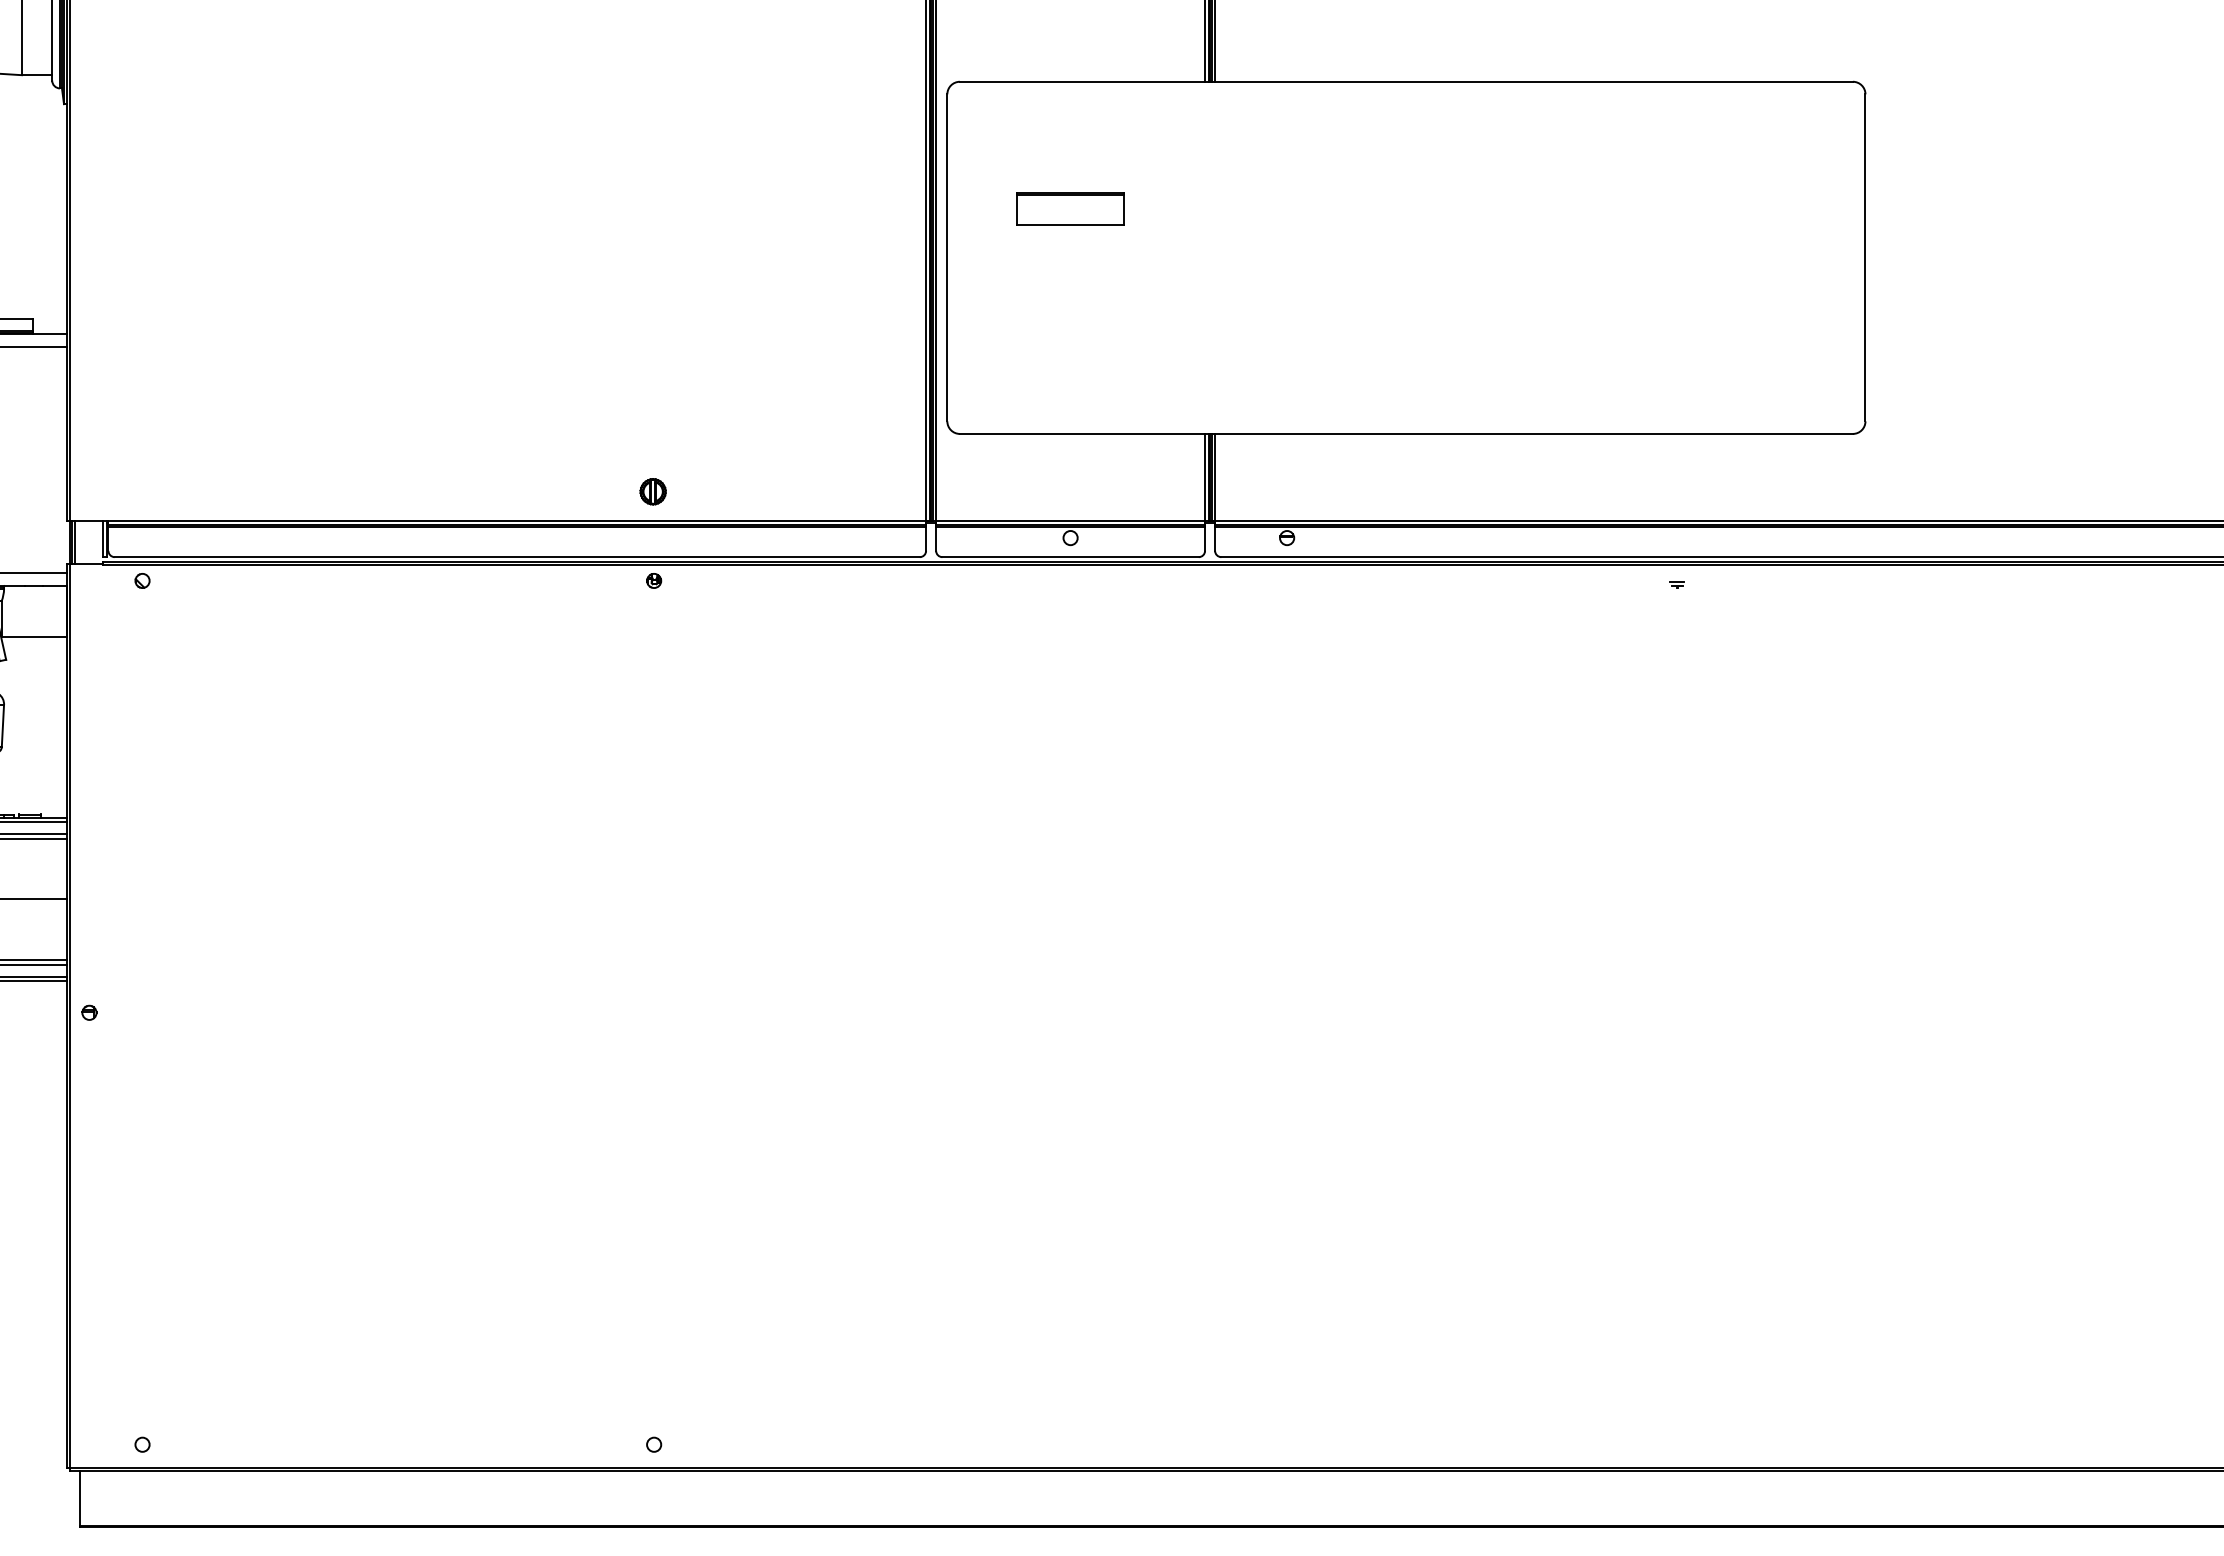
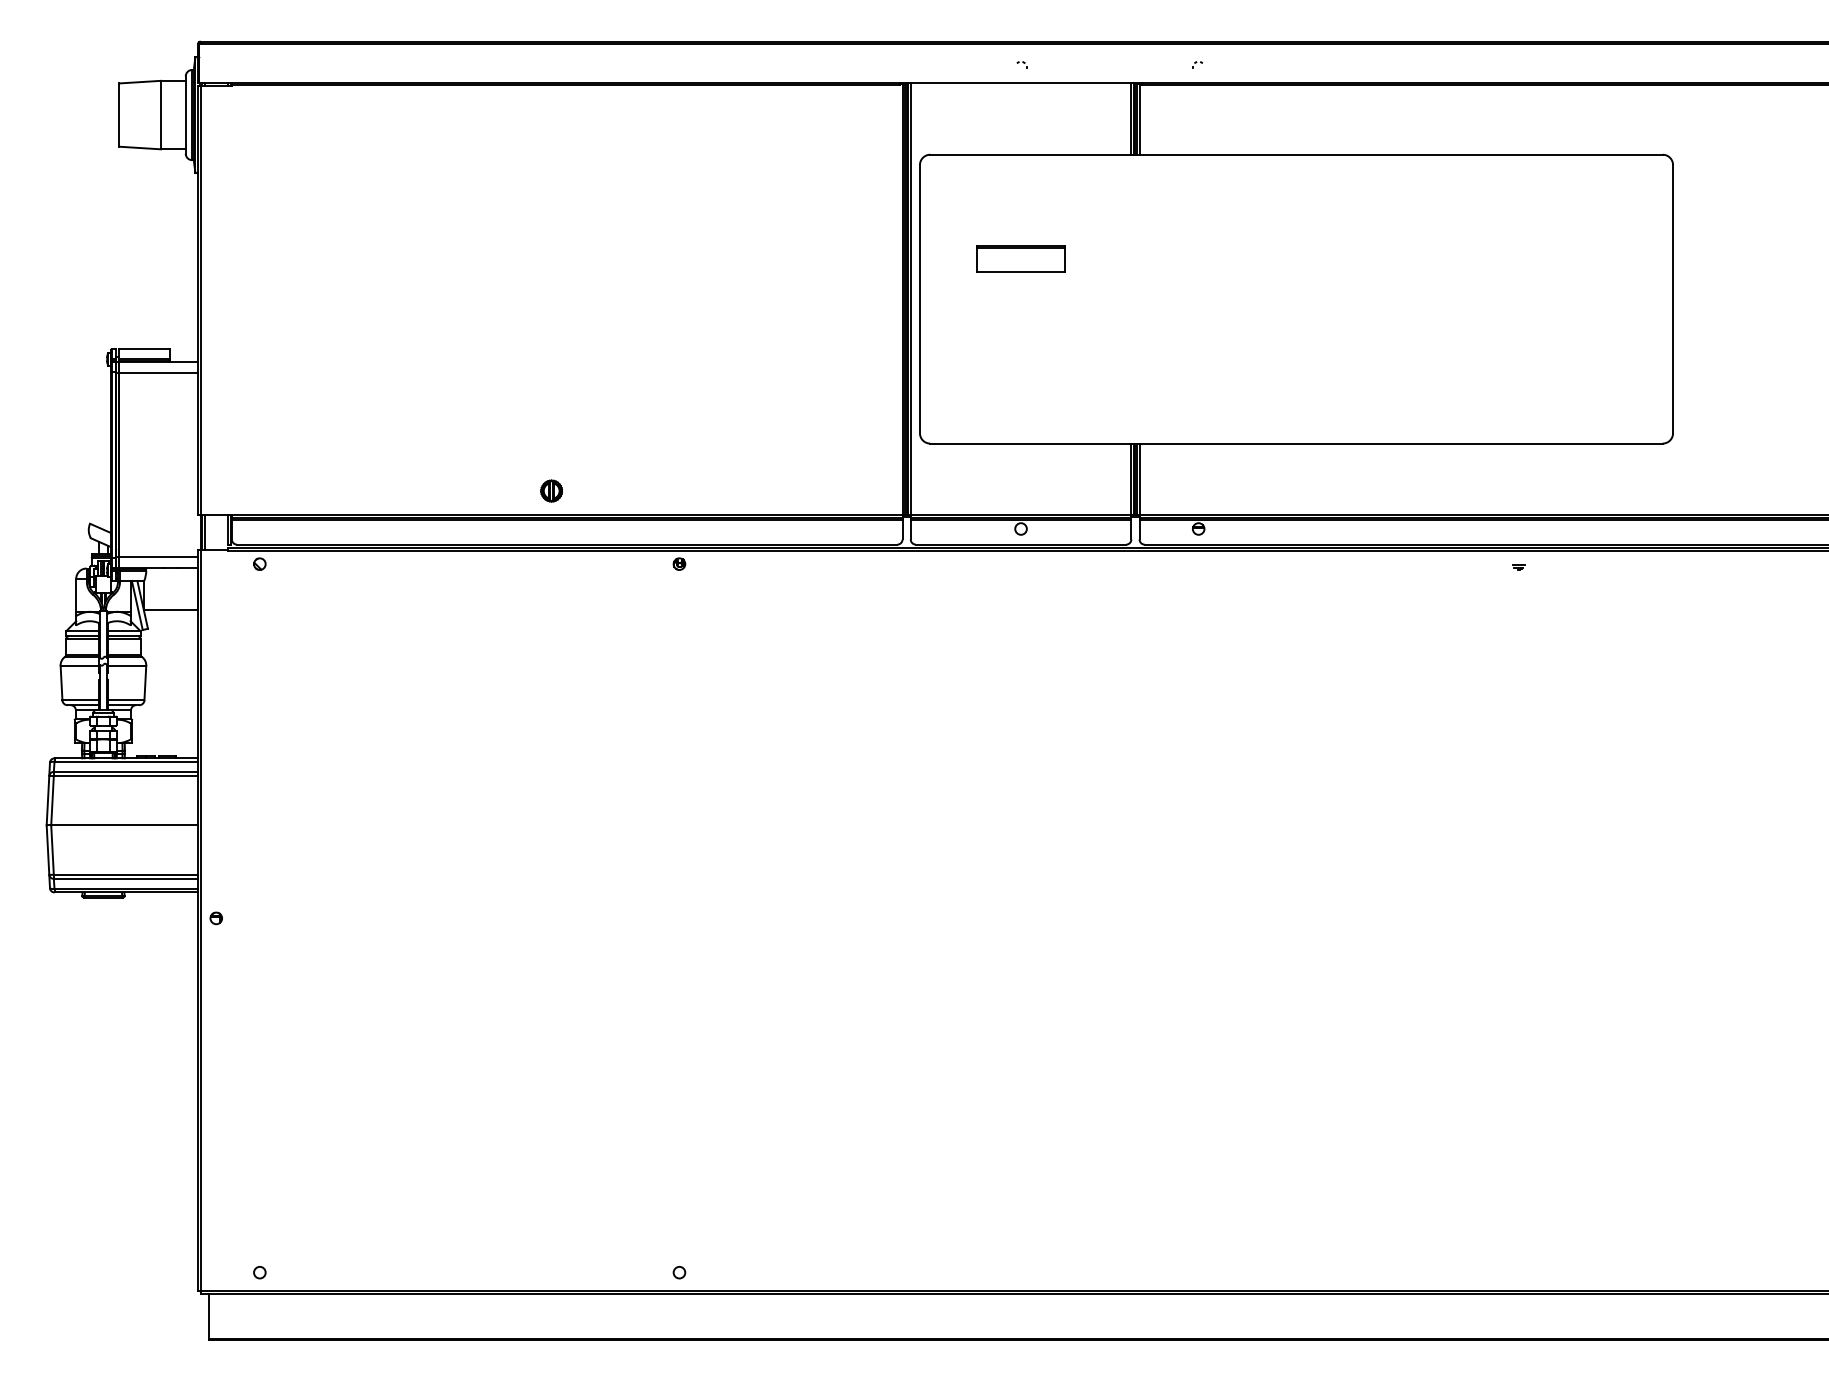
part: (652, 491) -> (551, 490), moved

